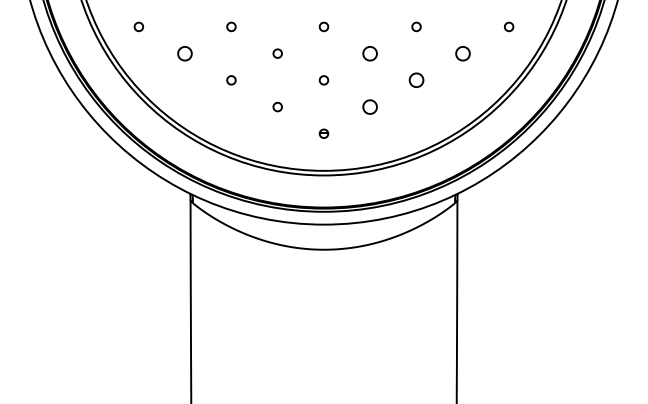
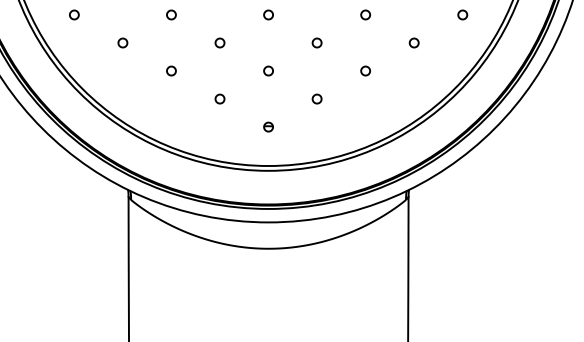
part: (185, 53) -> (123, 42), size x0.62
part: (370, 53) -> (317, 42), size x0.62
part: (462, 53) -> (413, 42), size x0.62
part: (416, 80) -> (365, 71), size x0.62
part: (370, 106) -> (317, 98), size x0.62

